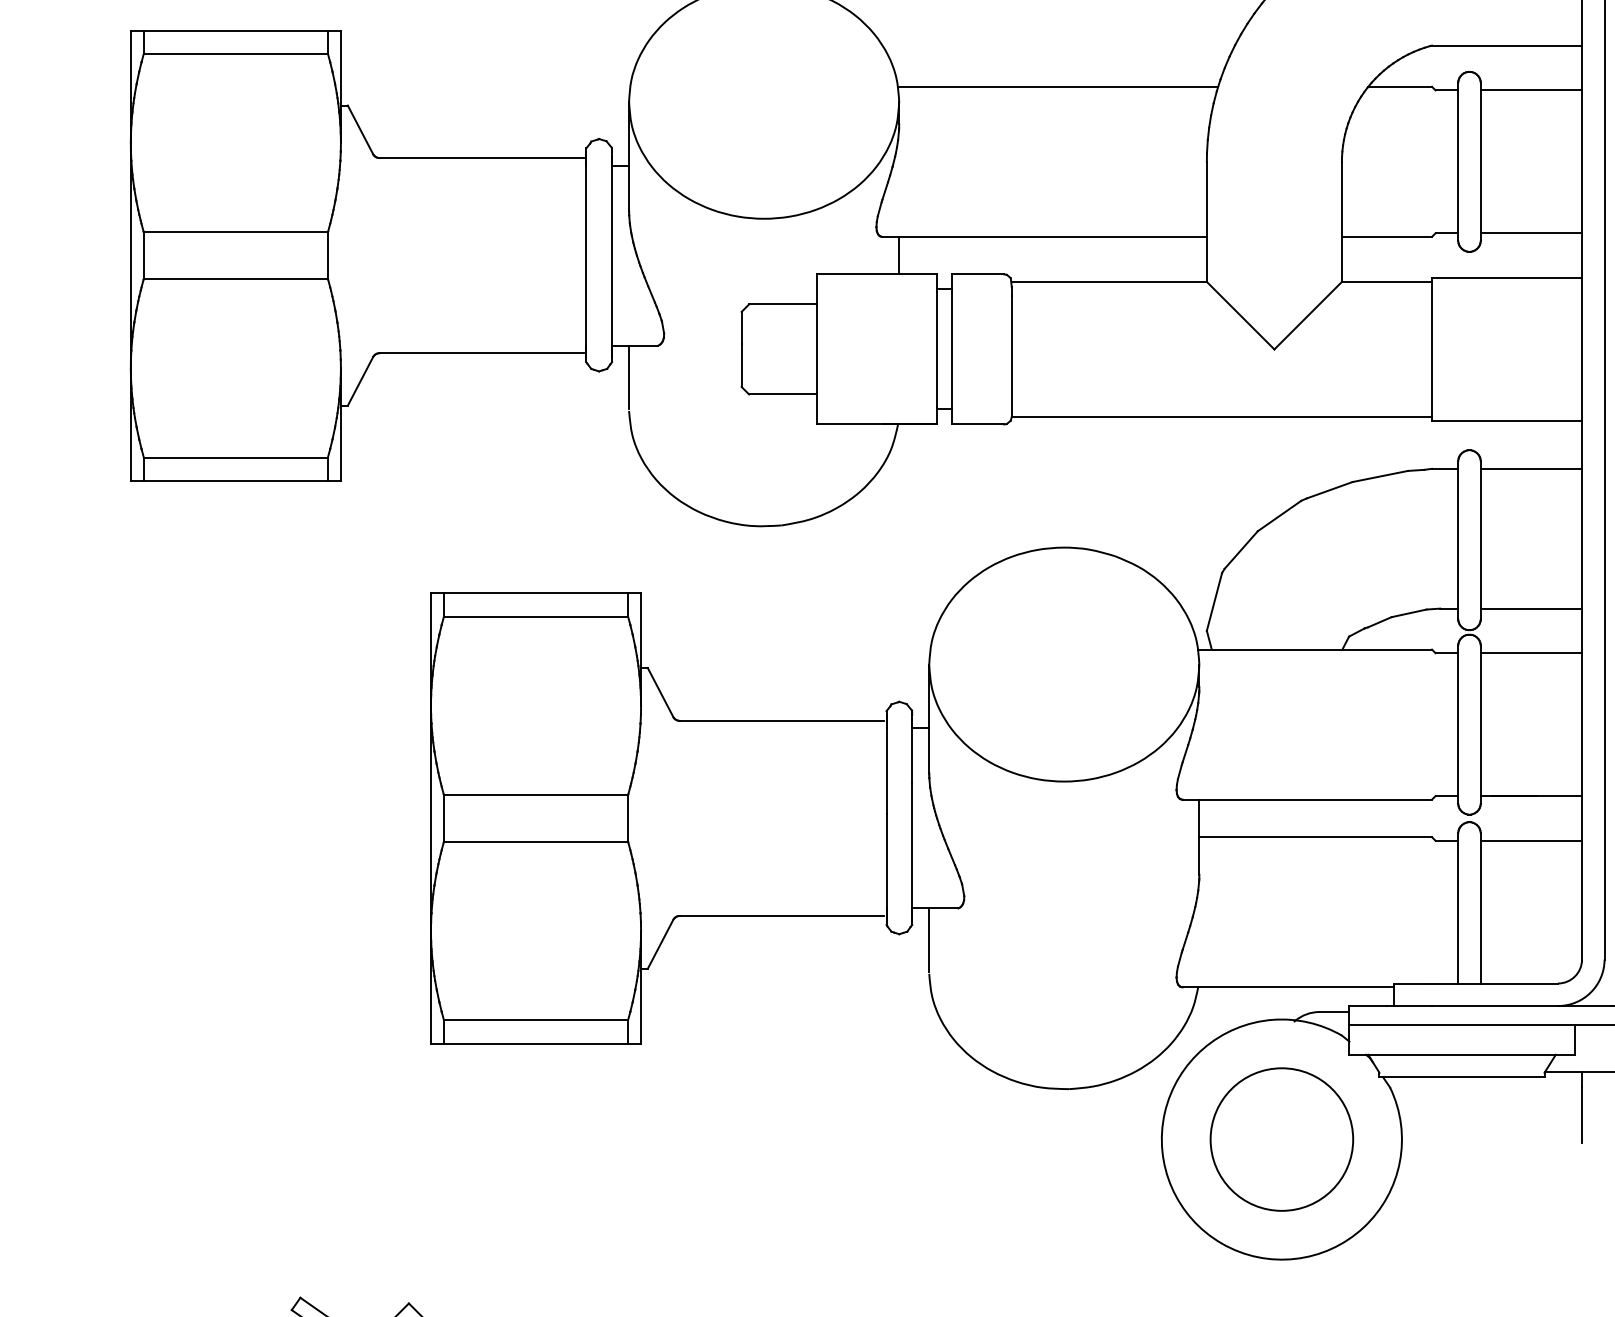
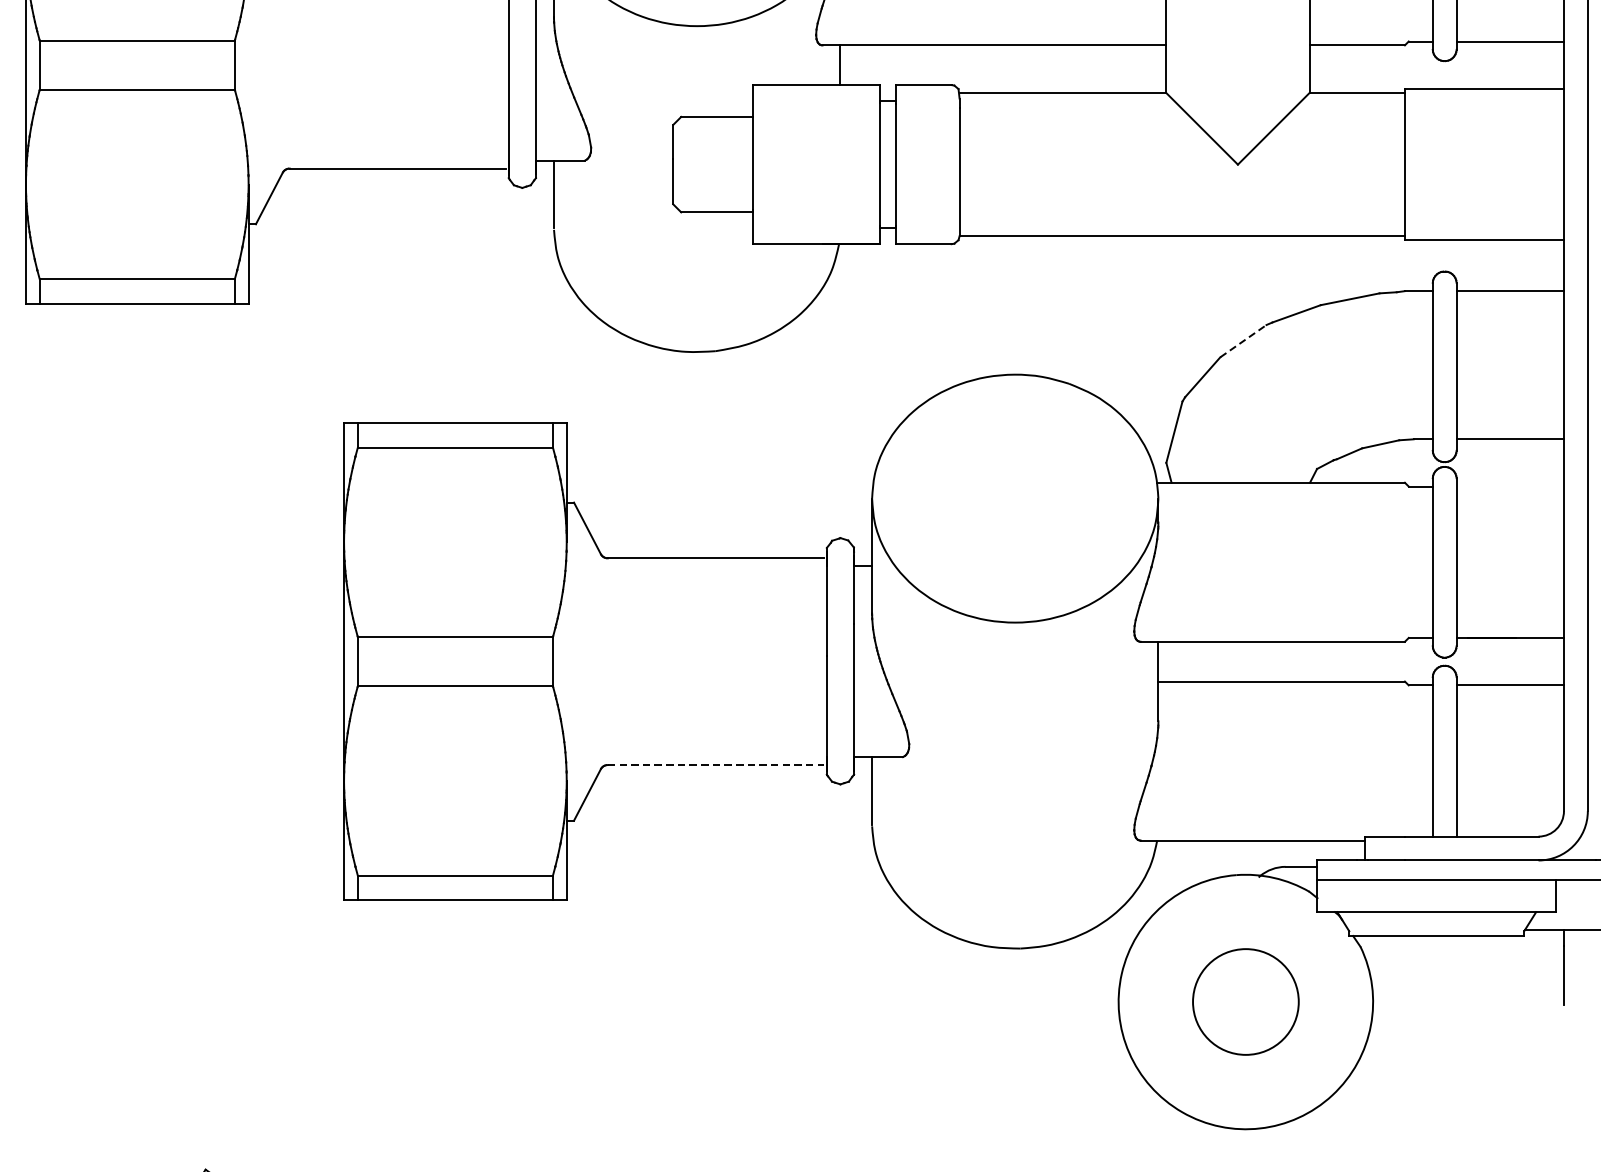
line: (1279, 516) -> (1243, 341), solid -> dashed
line: (1531, 653) -> (1510, 486), removed
line: (782, 915) -> (716, 764), solid -> dashed
circle: (1281, 1139) -> (1245, 1001), size x0.7

